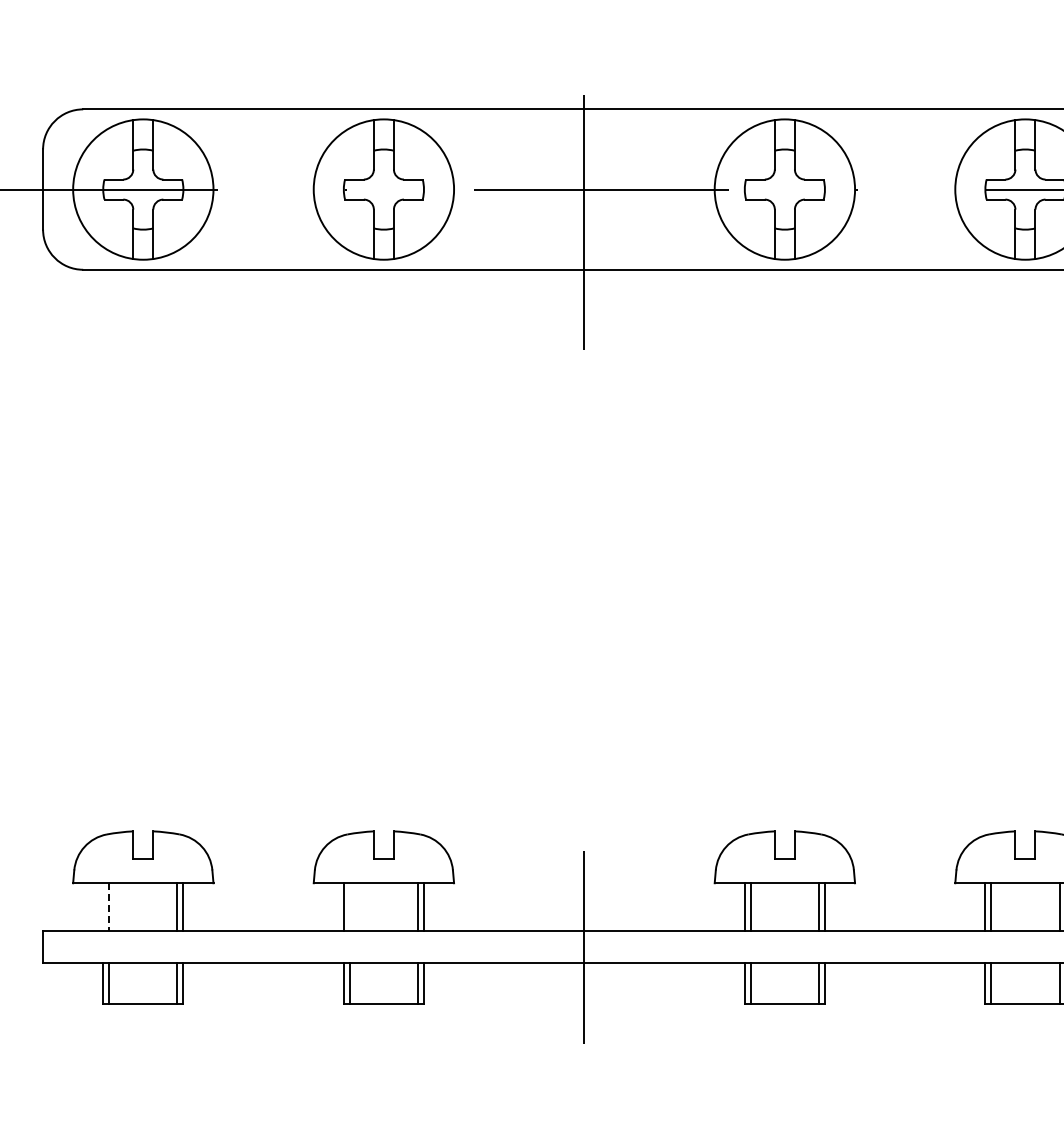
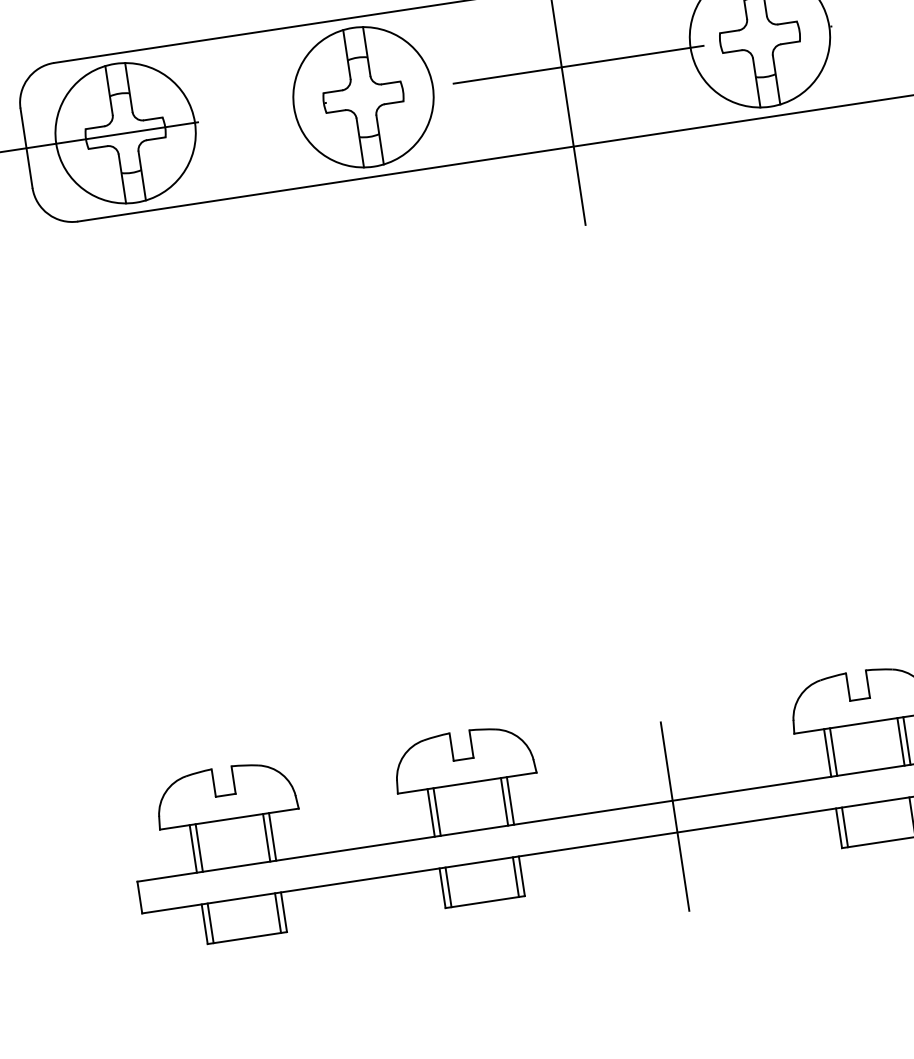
line: (103, 907) -> (193, 849), added
line: (109, 907) -> (199, 848), dashed -> solid
line: (349, 907) -> (436, 812), added

